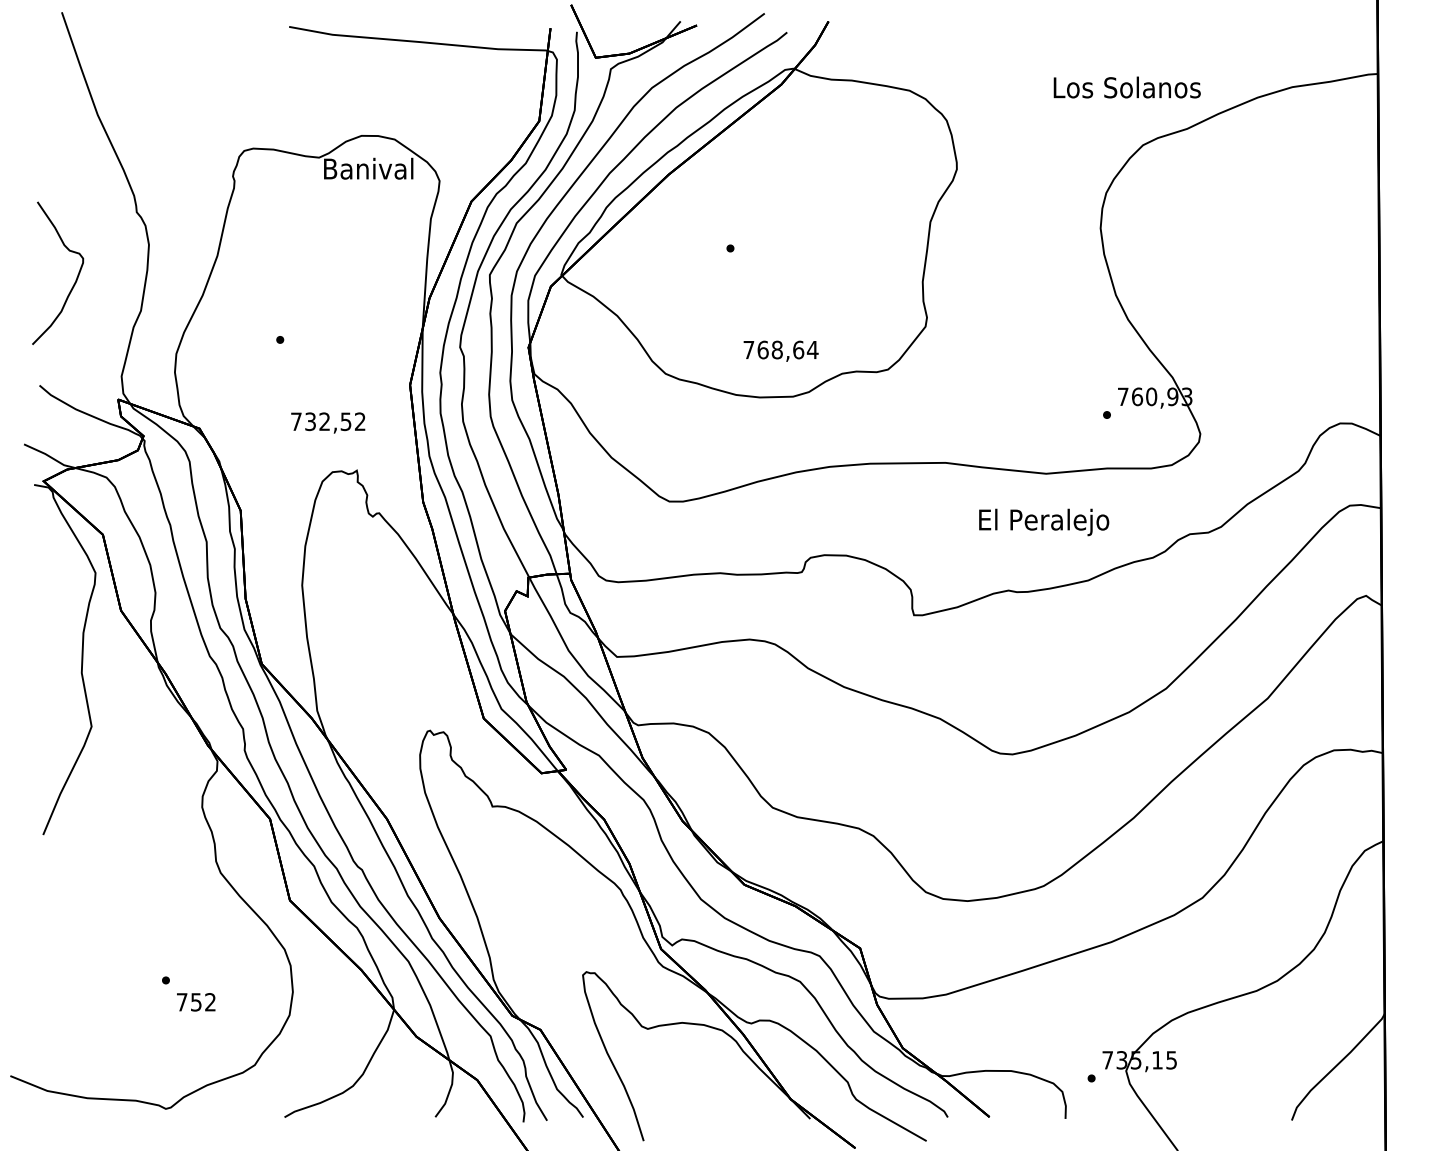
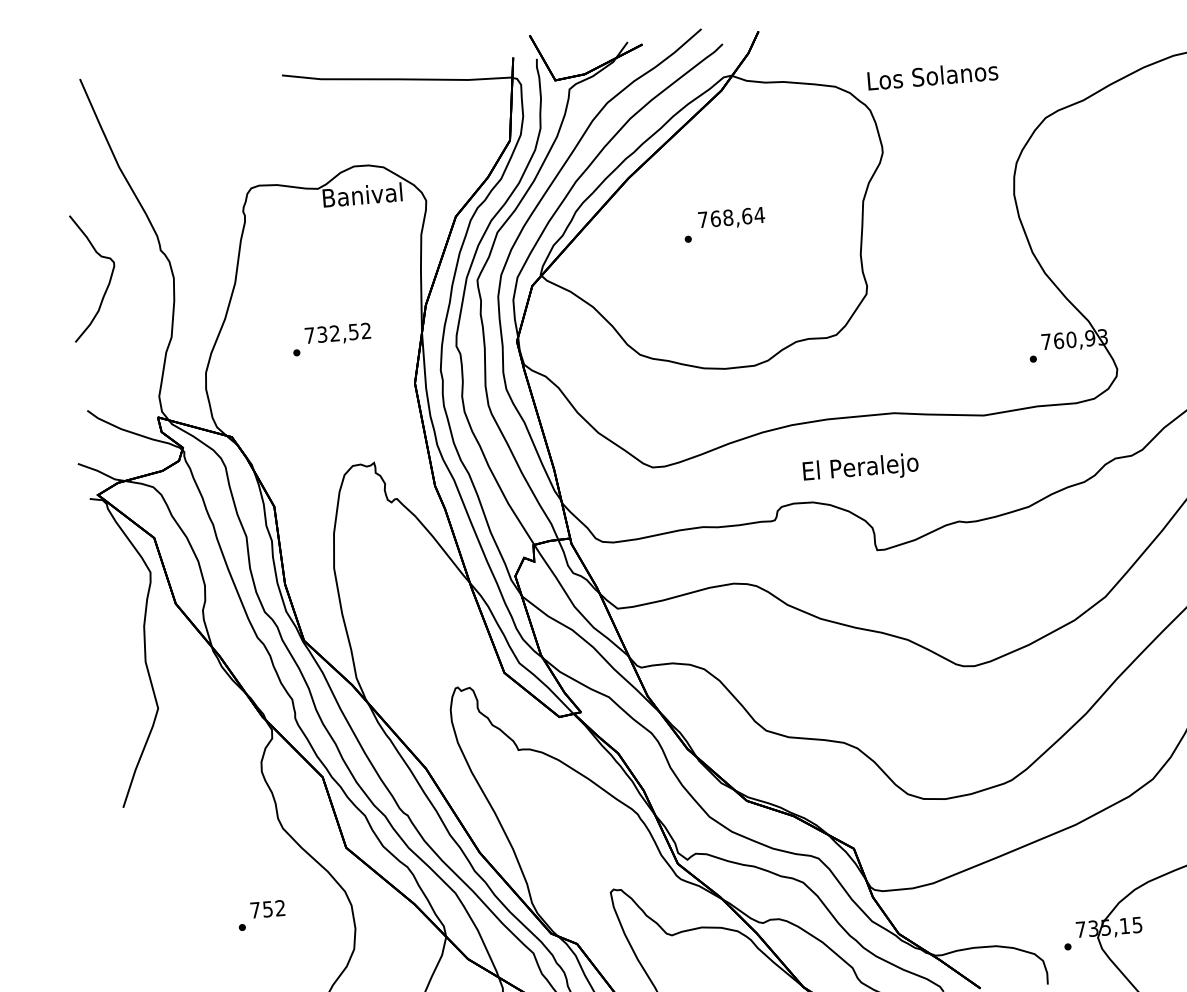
text: (1126, 87) -> (932, 75), moved
curve: (75, 279) -> (108, 281), moved
text: (780, 350) -> (731, 217), moved
text: (328, 422) -> (338, 333), moved
text: (1044, 522) -> (861, 468), moved
text: (196, 1002) -> (268, 909), moved

